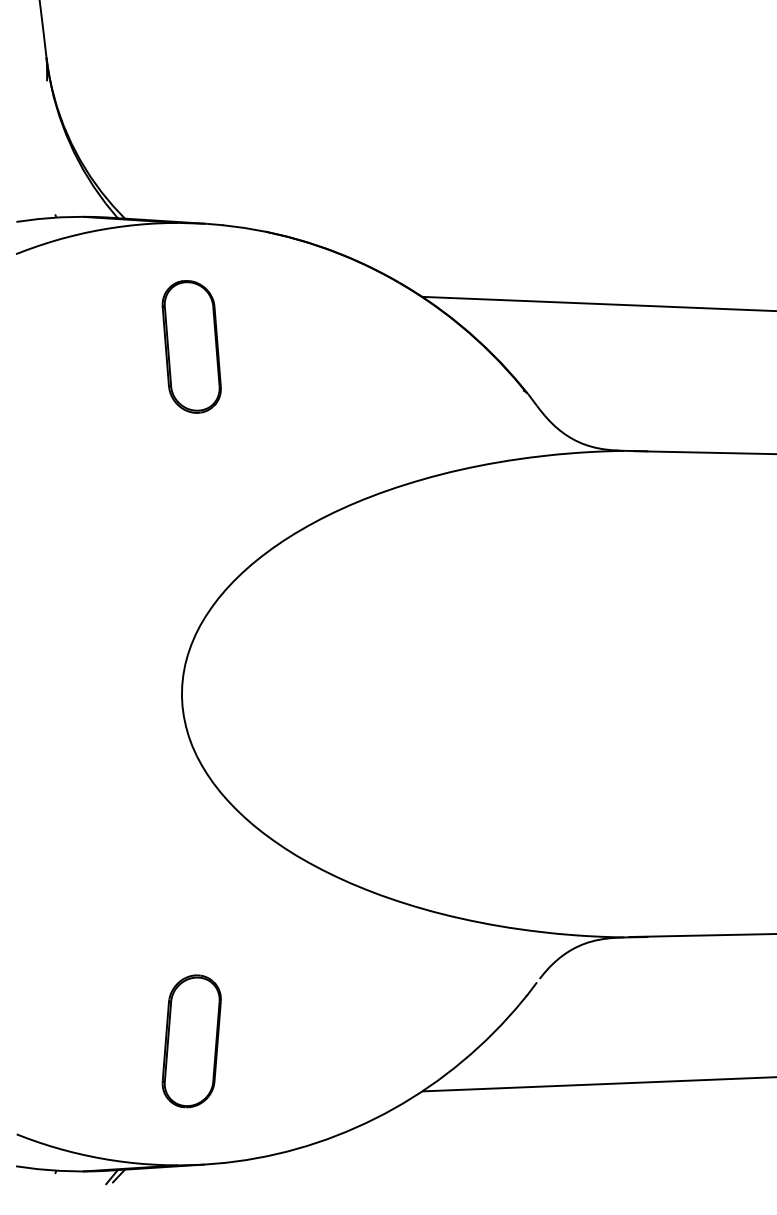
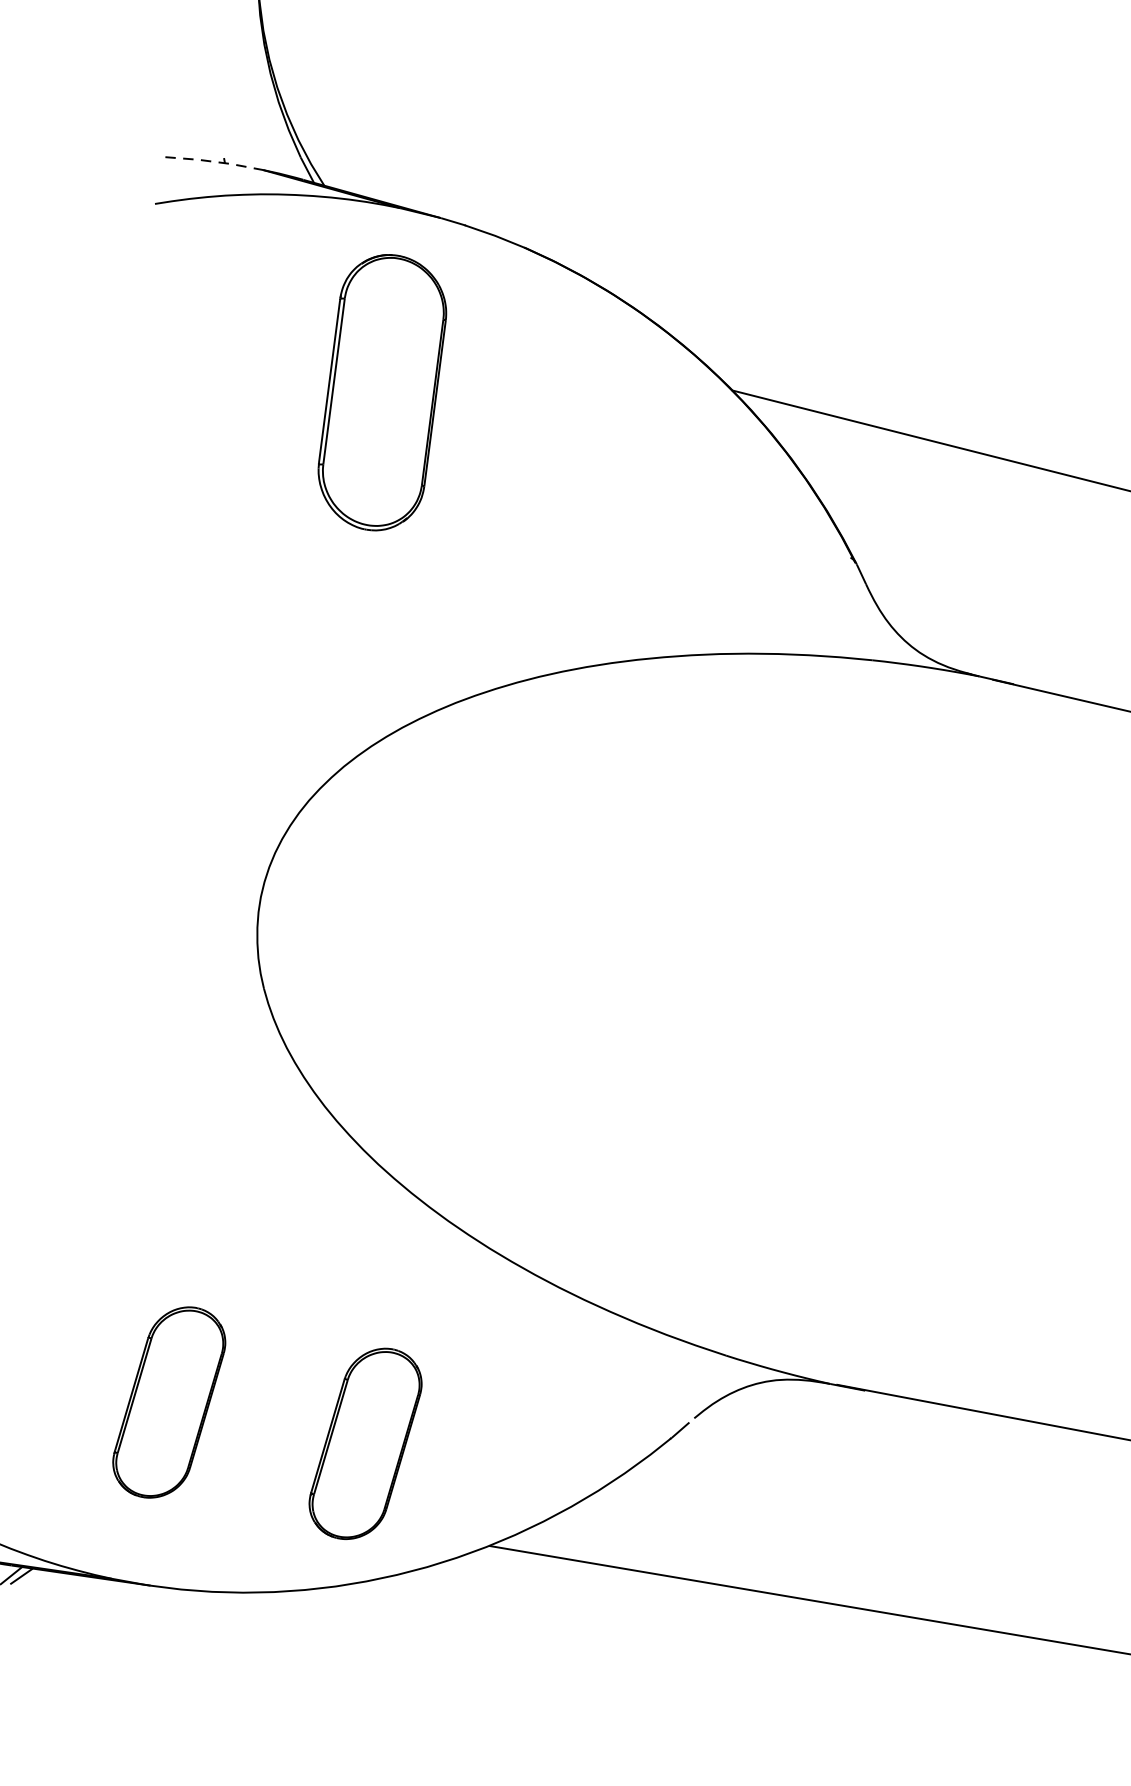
line: (49, 218) -> (214, 162), solid -> dashed
part: (191, 346) -> (381, 391), size x1.4
part: (326, 1041) -> (365, 1443), added

